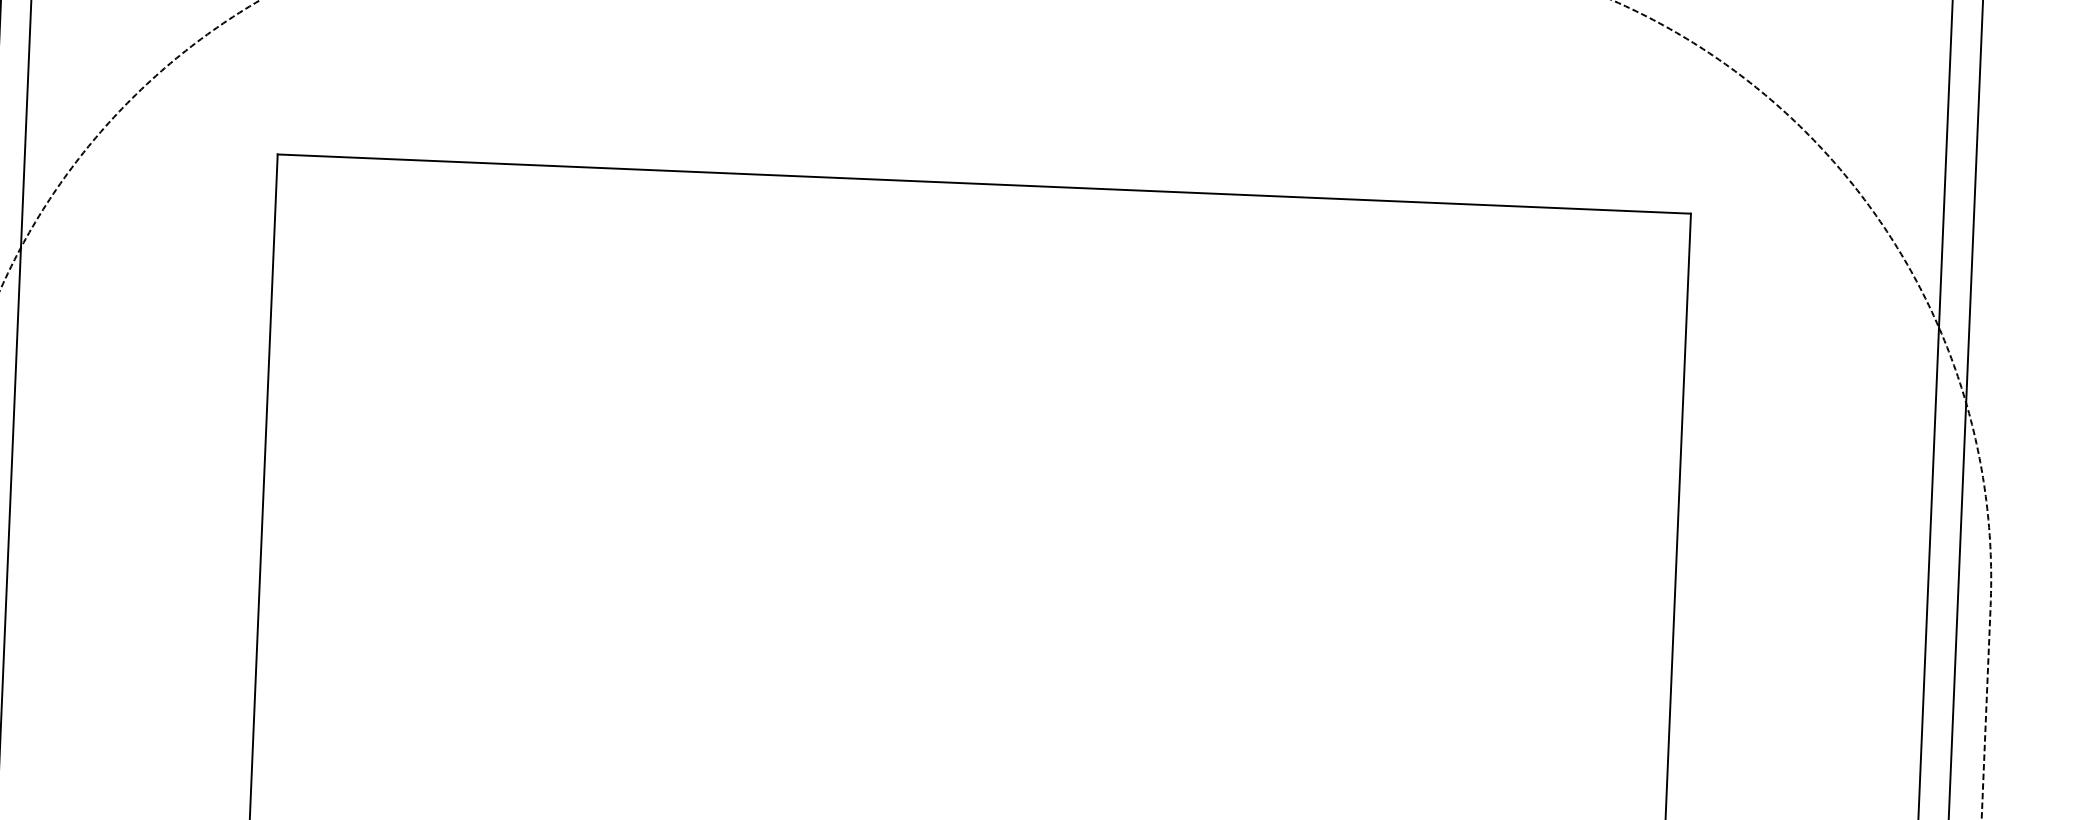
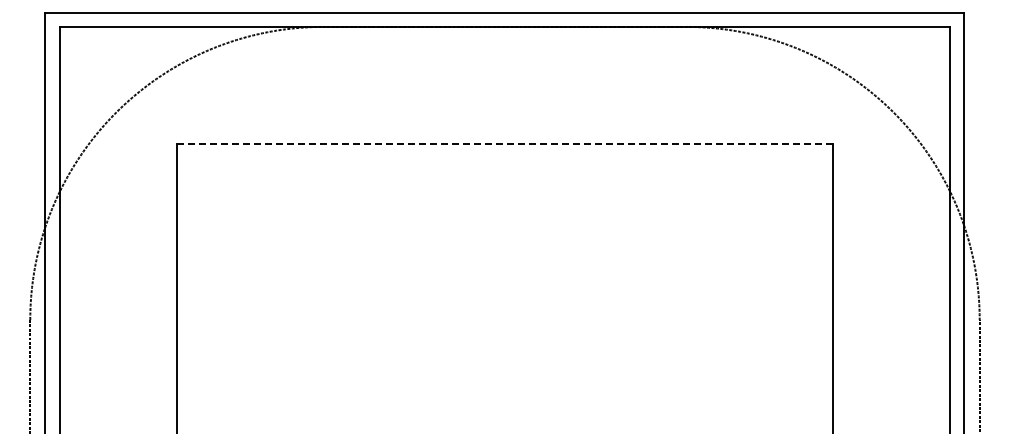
line: (983, 184) -> (504, 144), solid -> dashed

